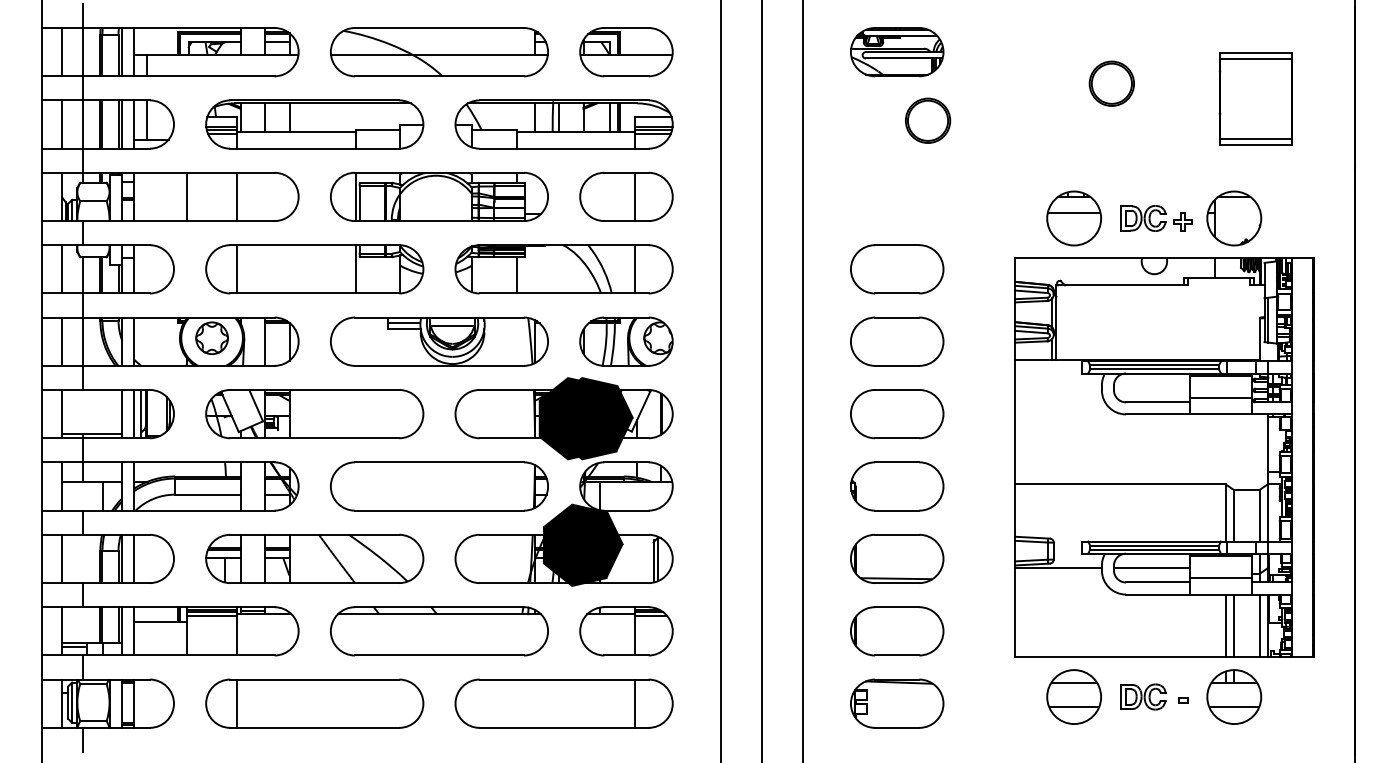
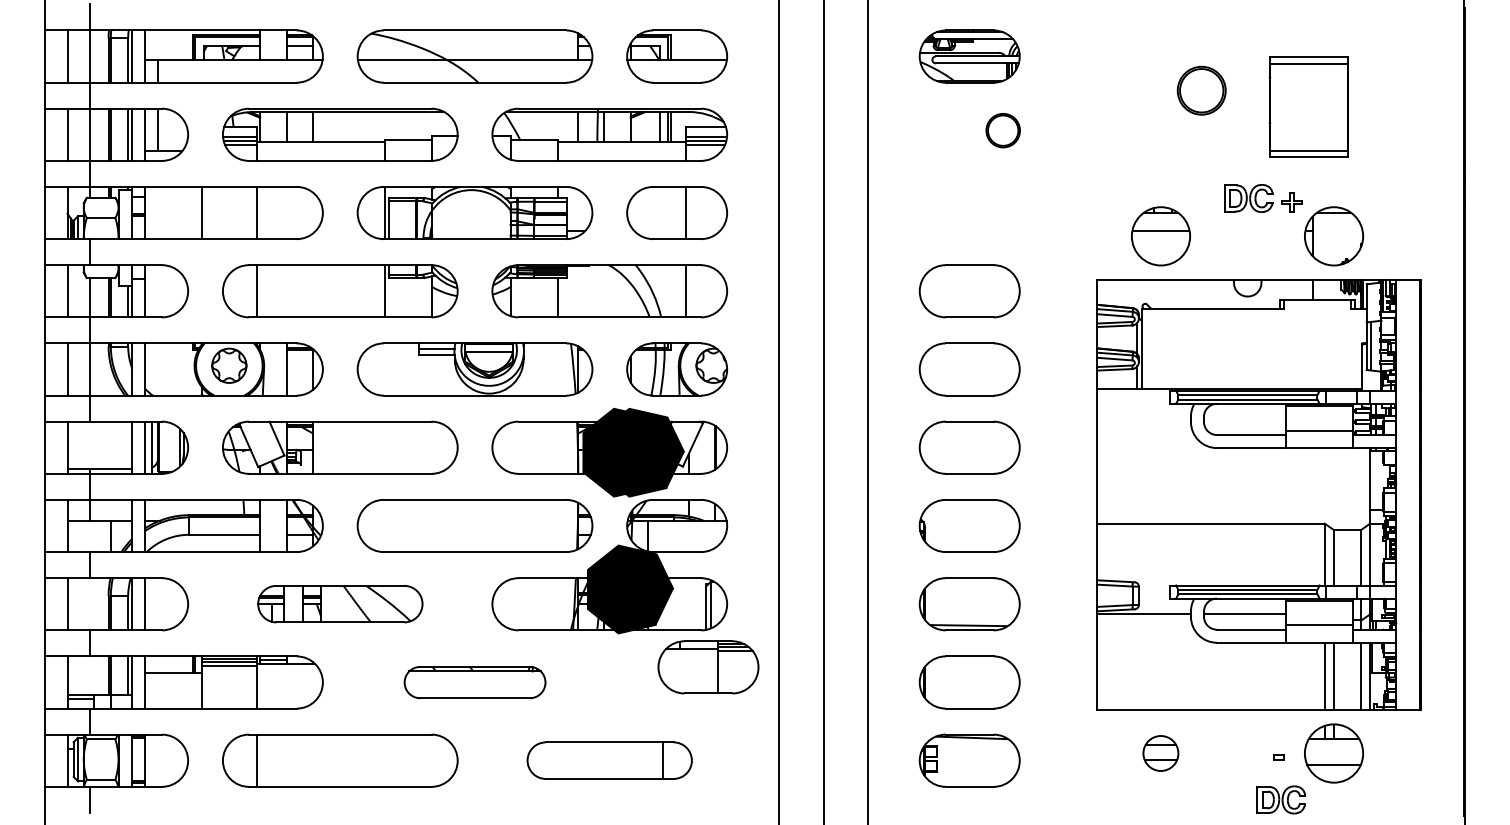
part: (1255, 98) -> (1308, 106), moved
part: (928, 120) -> (1003, 130), size x0.7
part: (1156, 218) -> (1262, 198), moved
part: (314, 558) -> (340, 603), size x0.7
part: (439, 631) -> (475, 682), size x0.6
part: (626, 631) -> (708, 667), moved
part: (1073, 696) -> (1160, 752), size x0.6
part: (1143, 696) -> (1281, 799), moved
part: (563, 703) -> (609, 760), size x0.7

